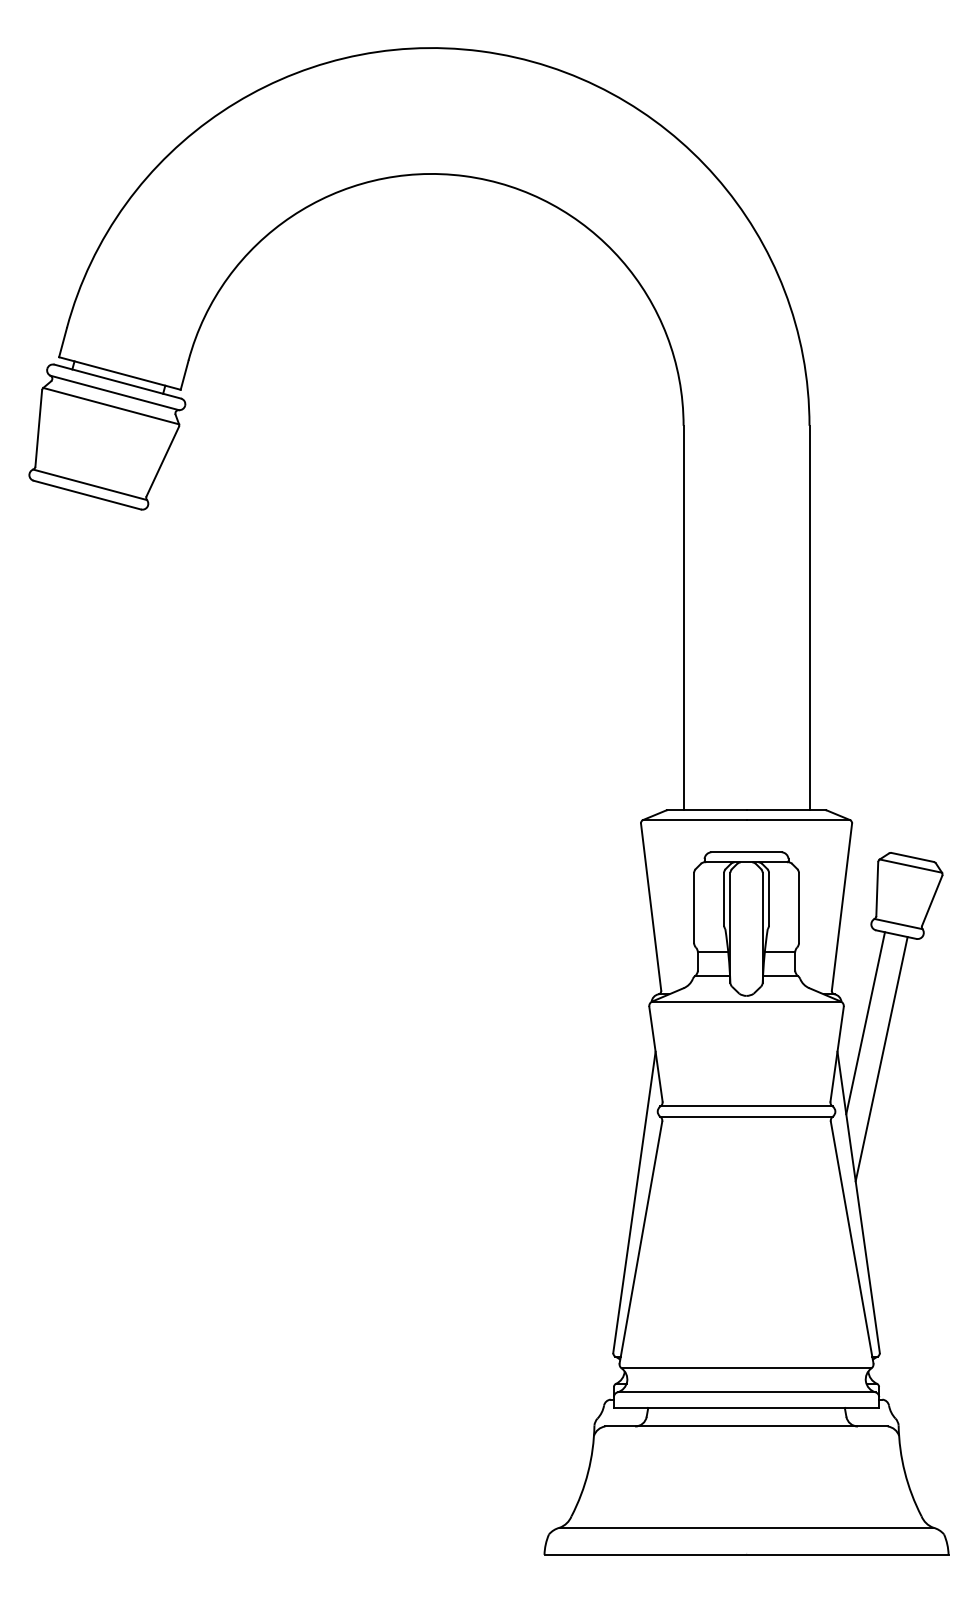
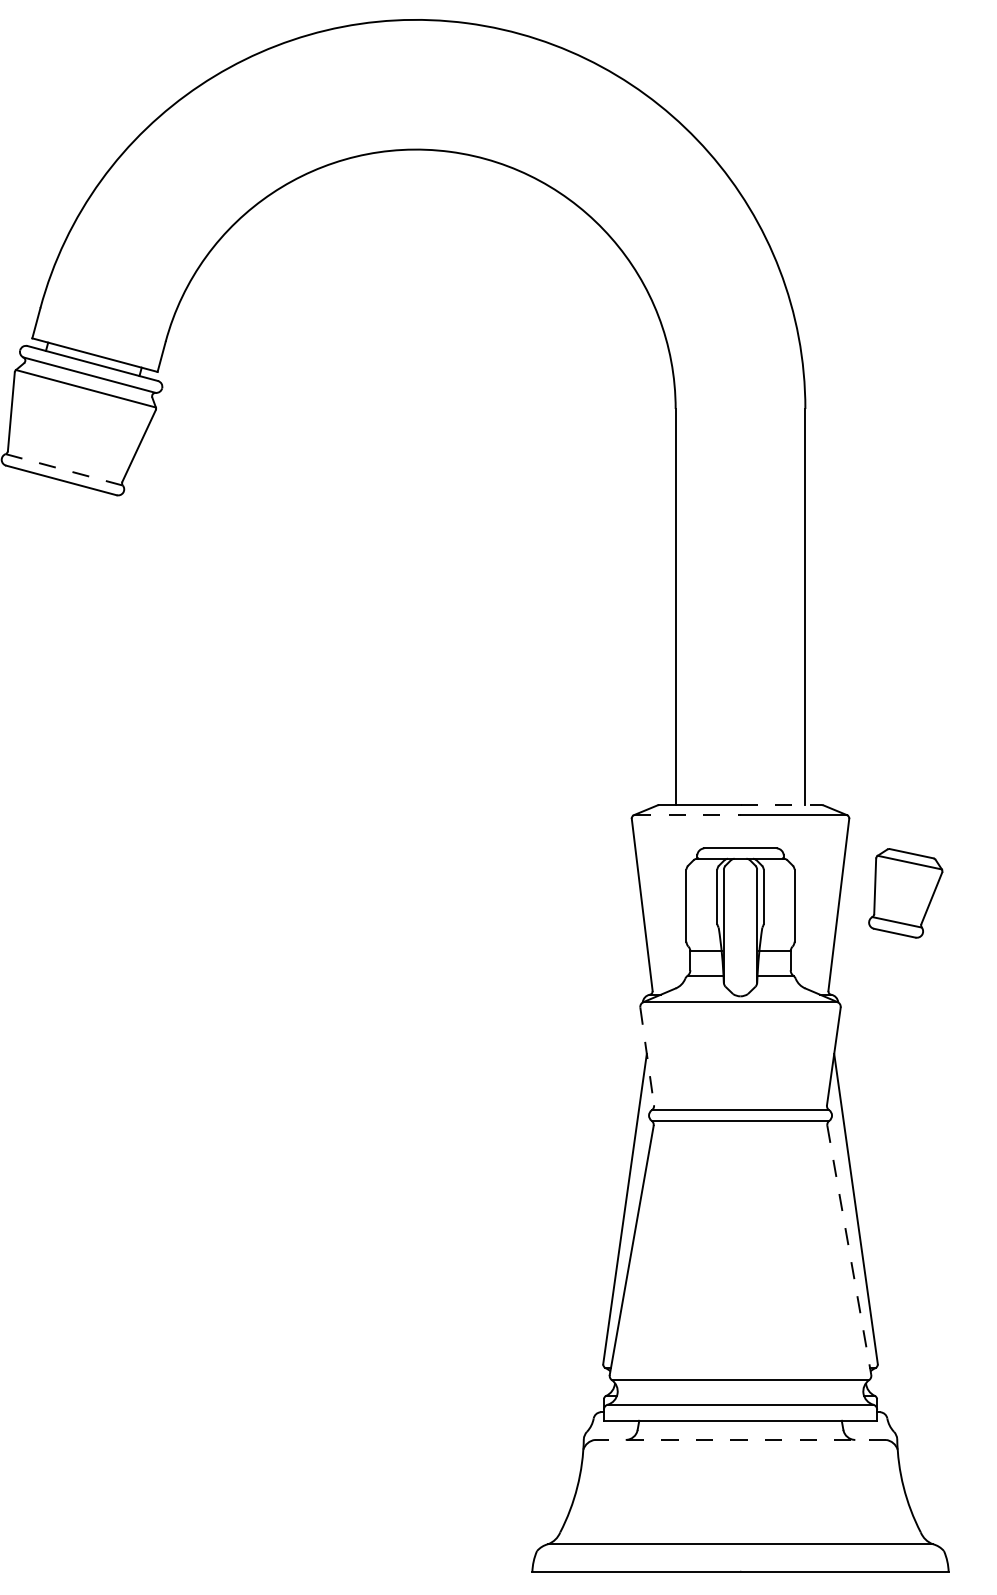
line: (90, 484) -> (64, 469), solid -> dashed
line: (786, 810) -> (781, 805), solid -> dashed
line: (694, 820) -> (686, 815), solid -> dashed
line: (865, 1023) -> (863, 1024), removed
line: (655, 1054) -> (646, 1056), solid -> dashed
line: (881, 1059) -> (879, 1061), removed
line: (852, 1242) -> (849, 1250), solid -> dashed
line: (746, 1426) -> (740, 1439), solid -> dashed

